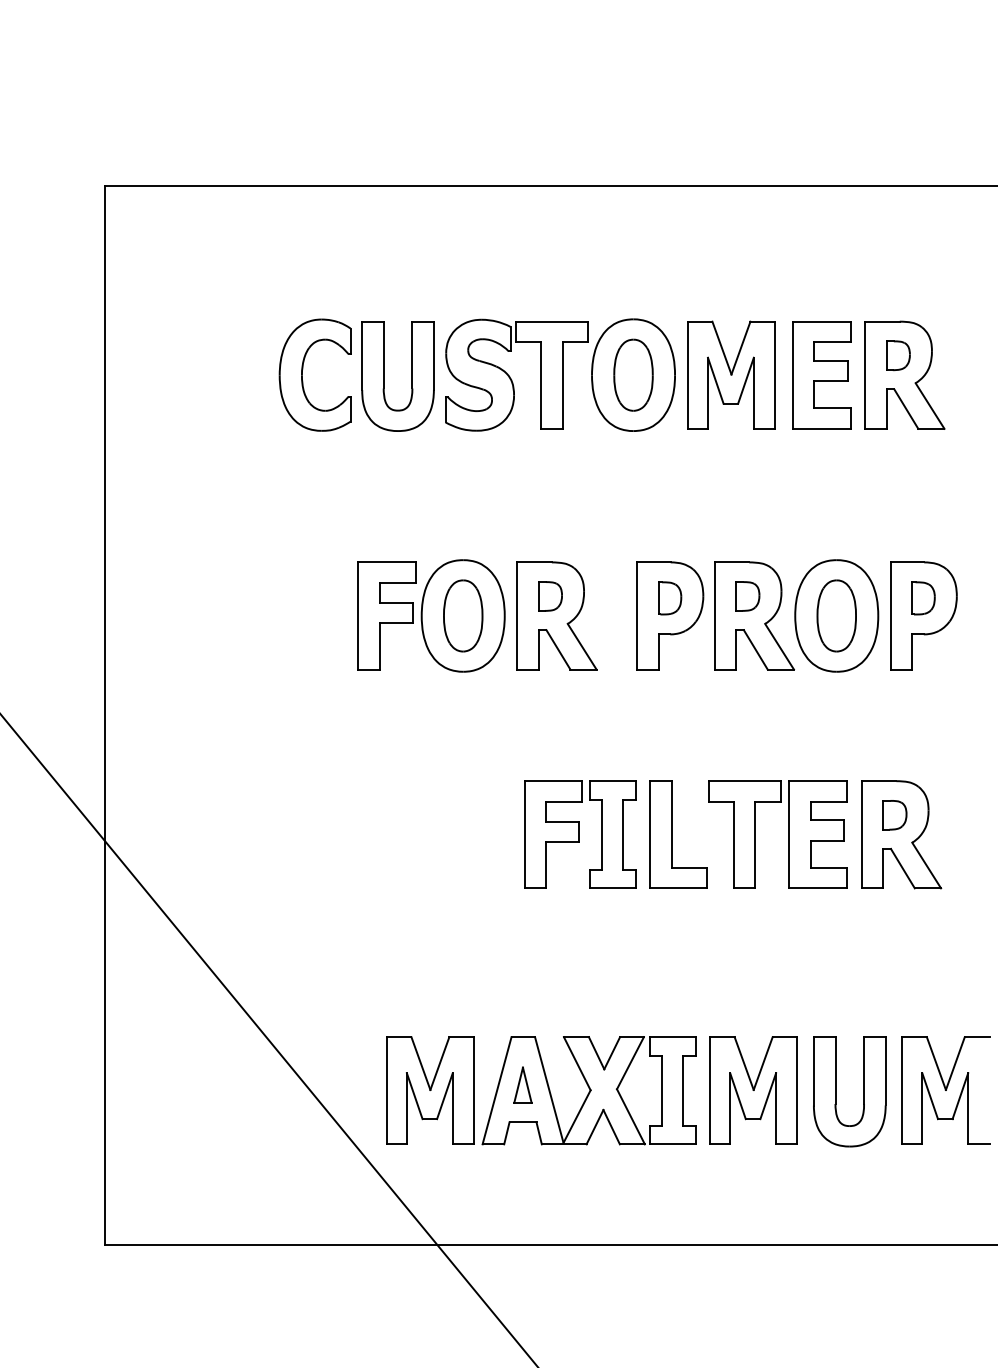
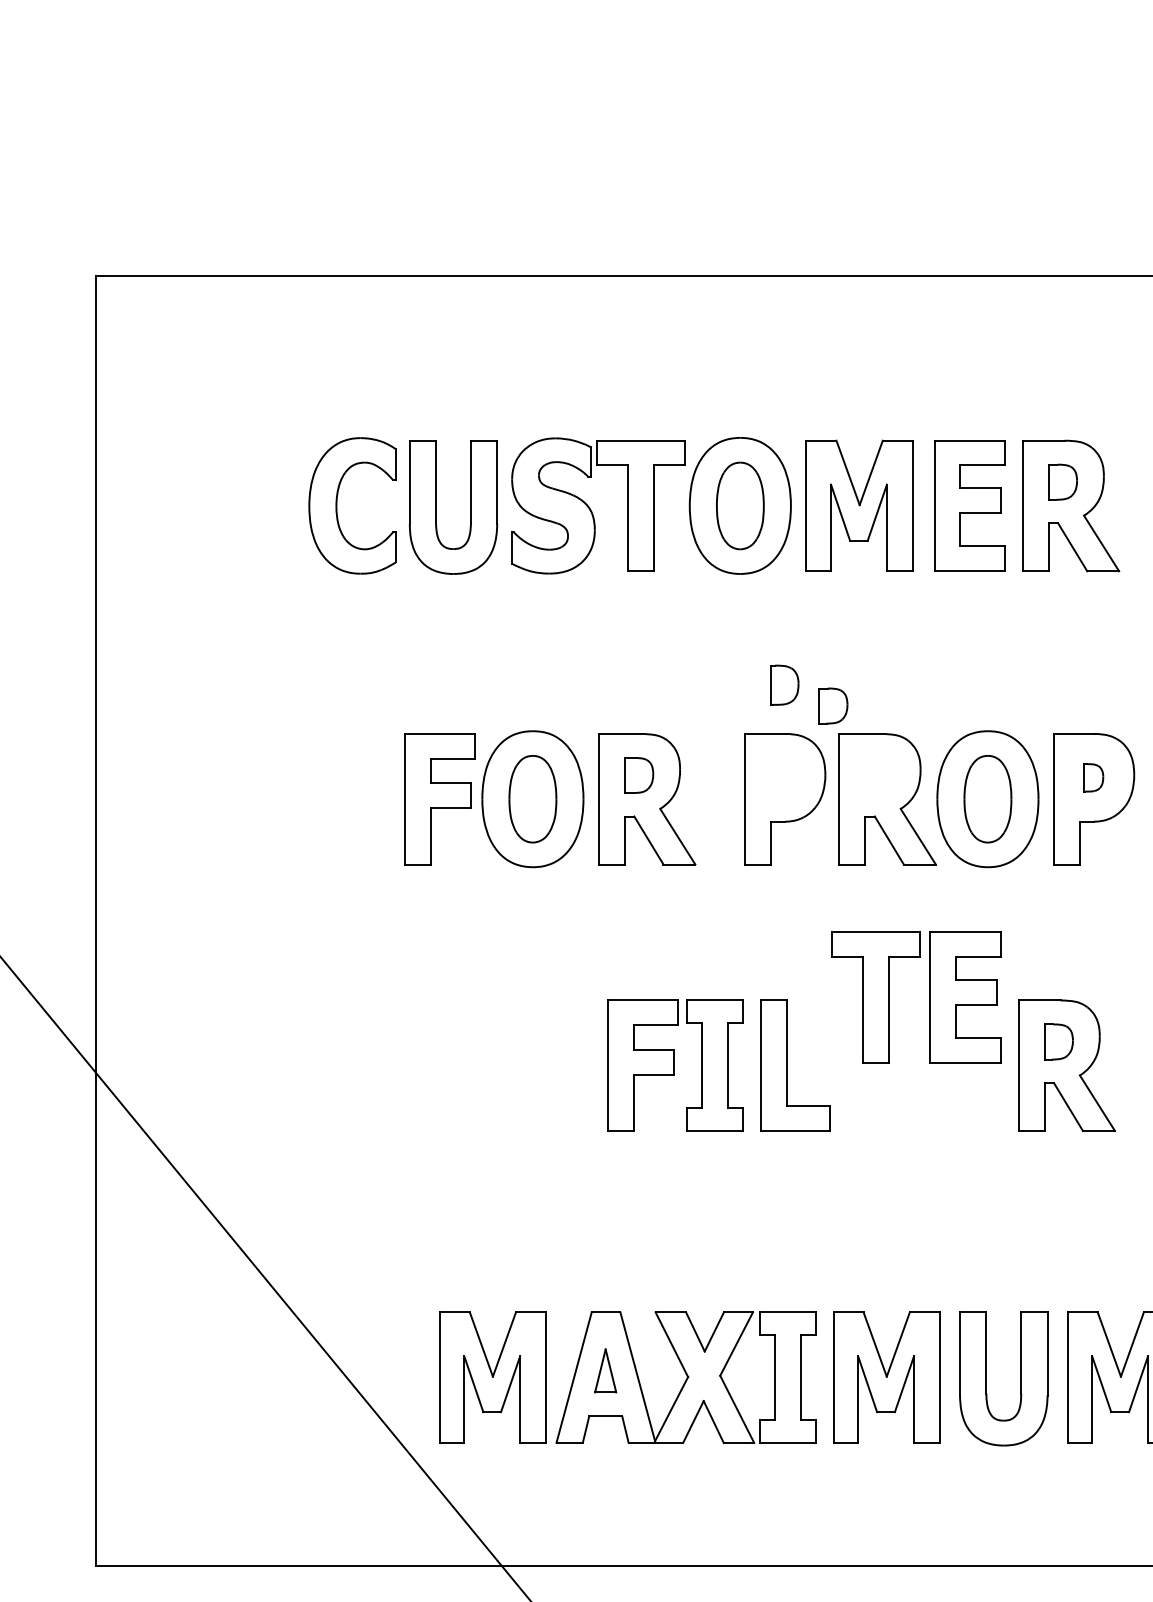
part: (747, 596) -> (832, 706), moved
part: (670, 598) -> (785, 685), moved
part: (923, 598) -> (1093, 777), size x0.7
part: (788, 834) -> (929, 997), moved

